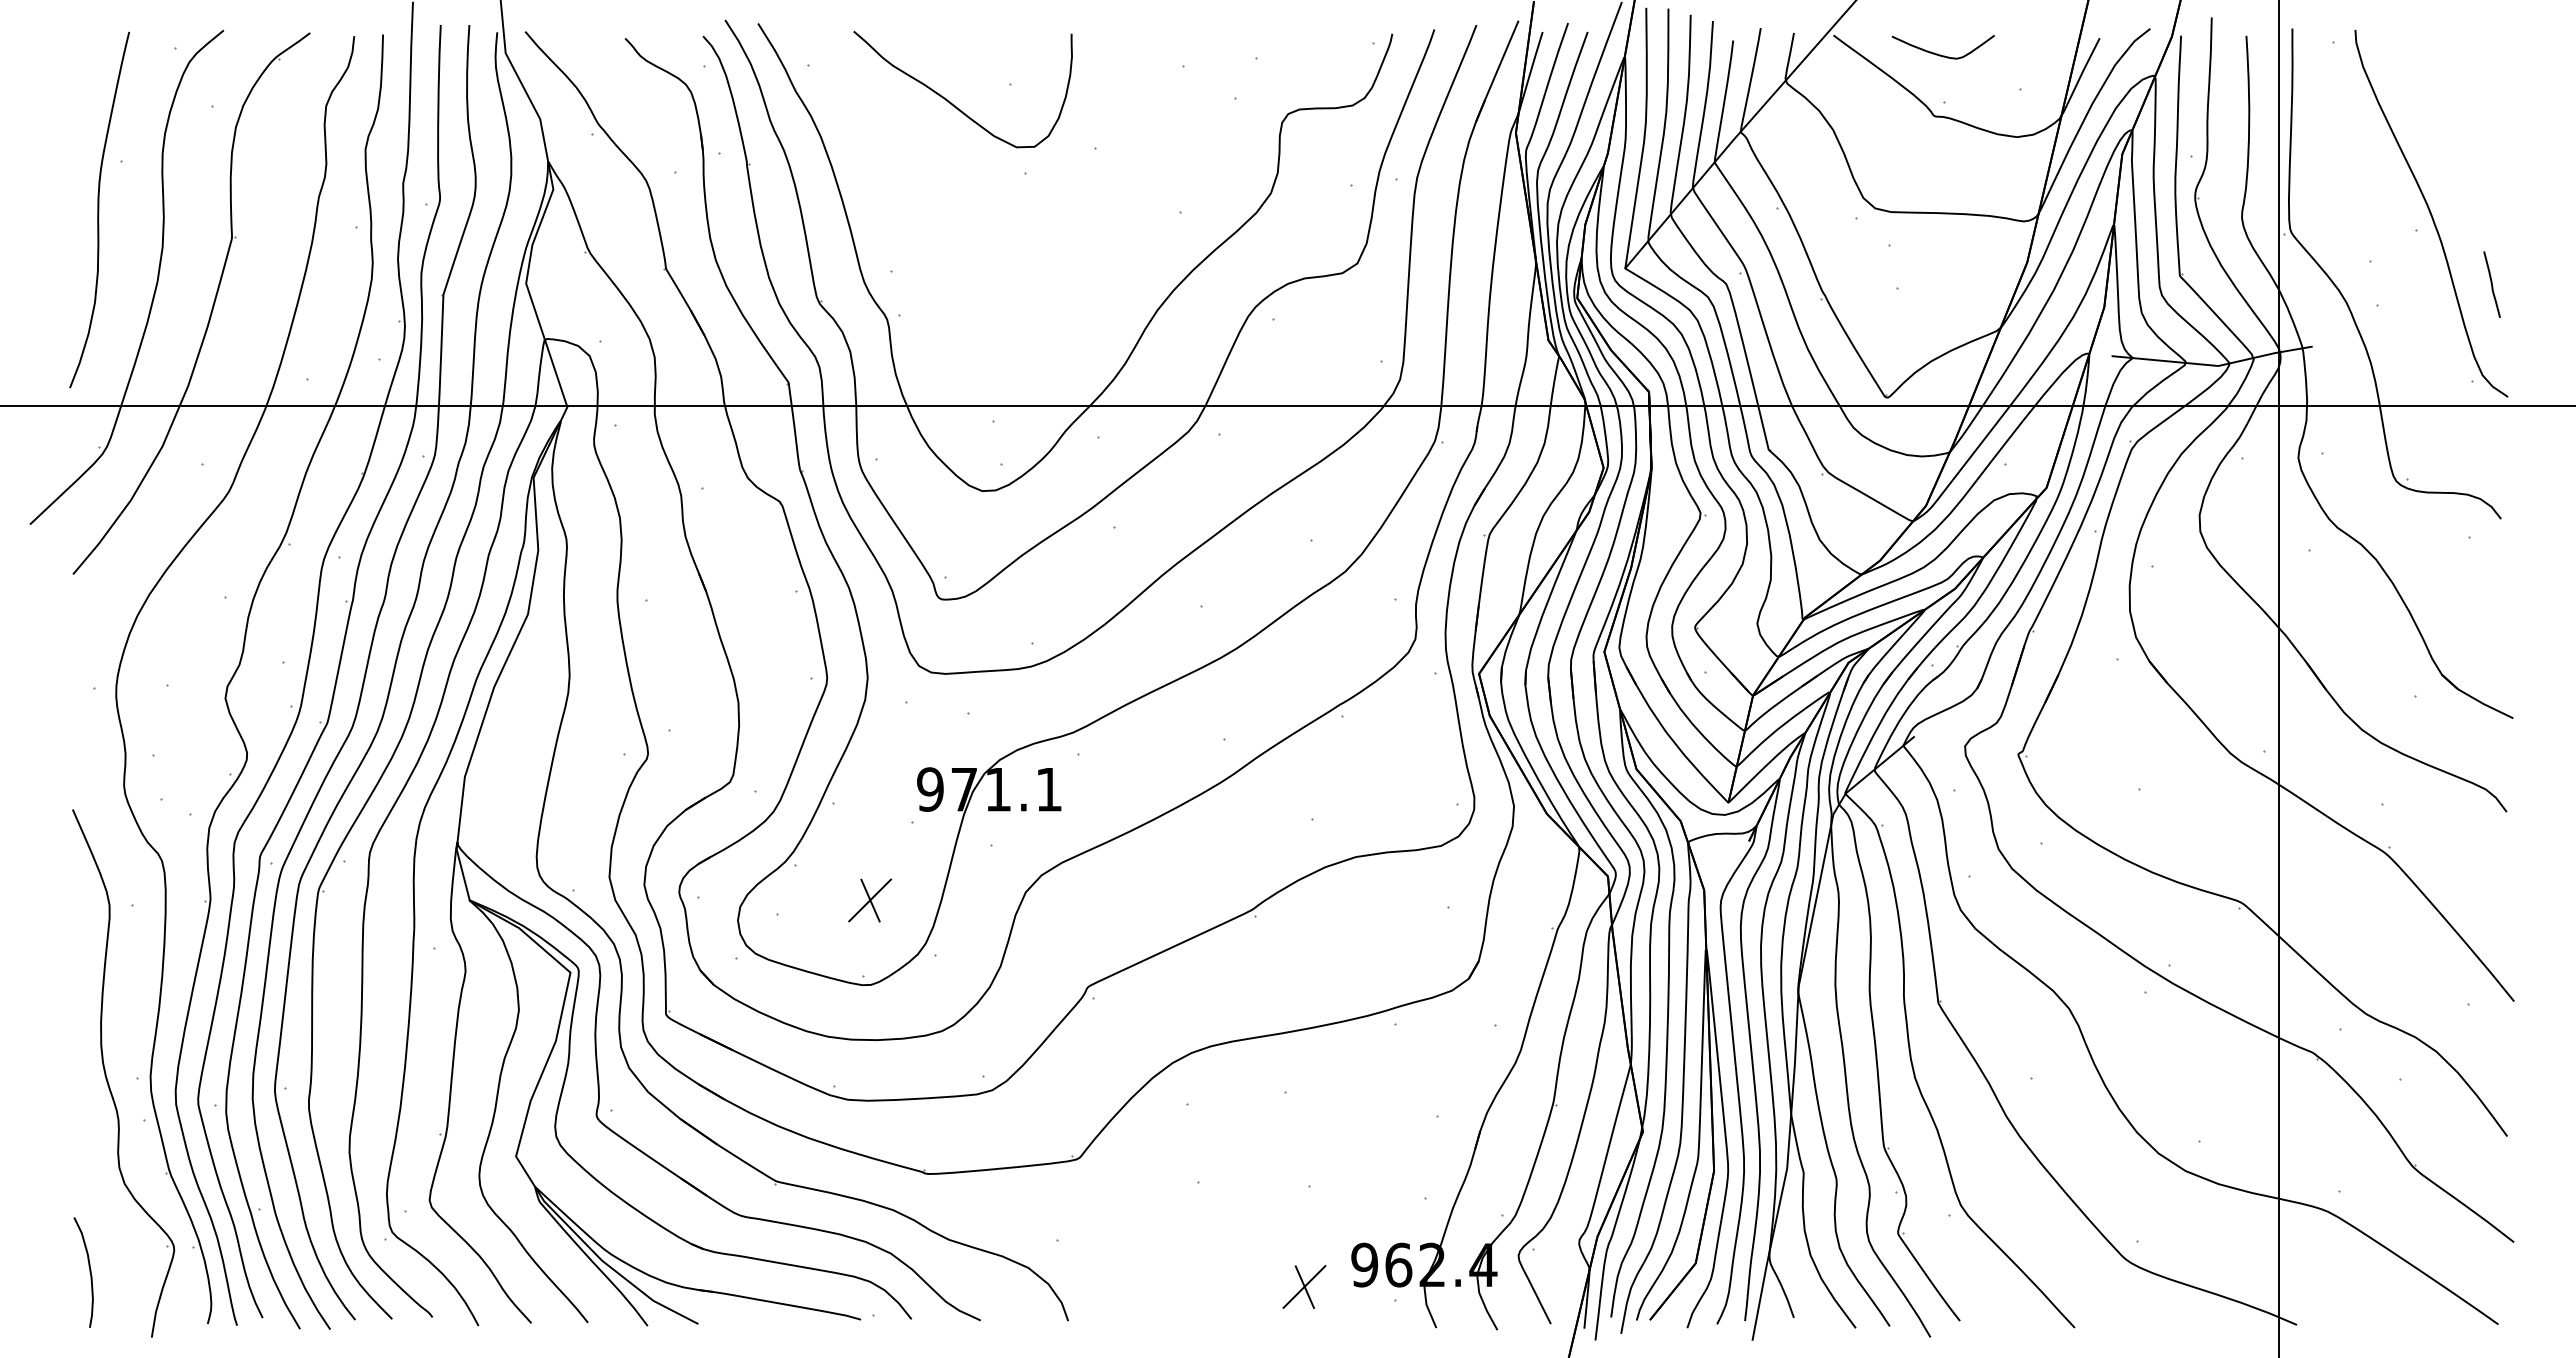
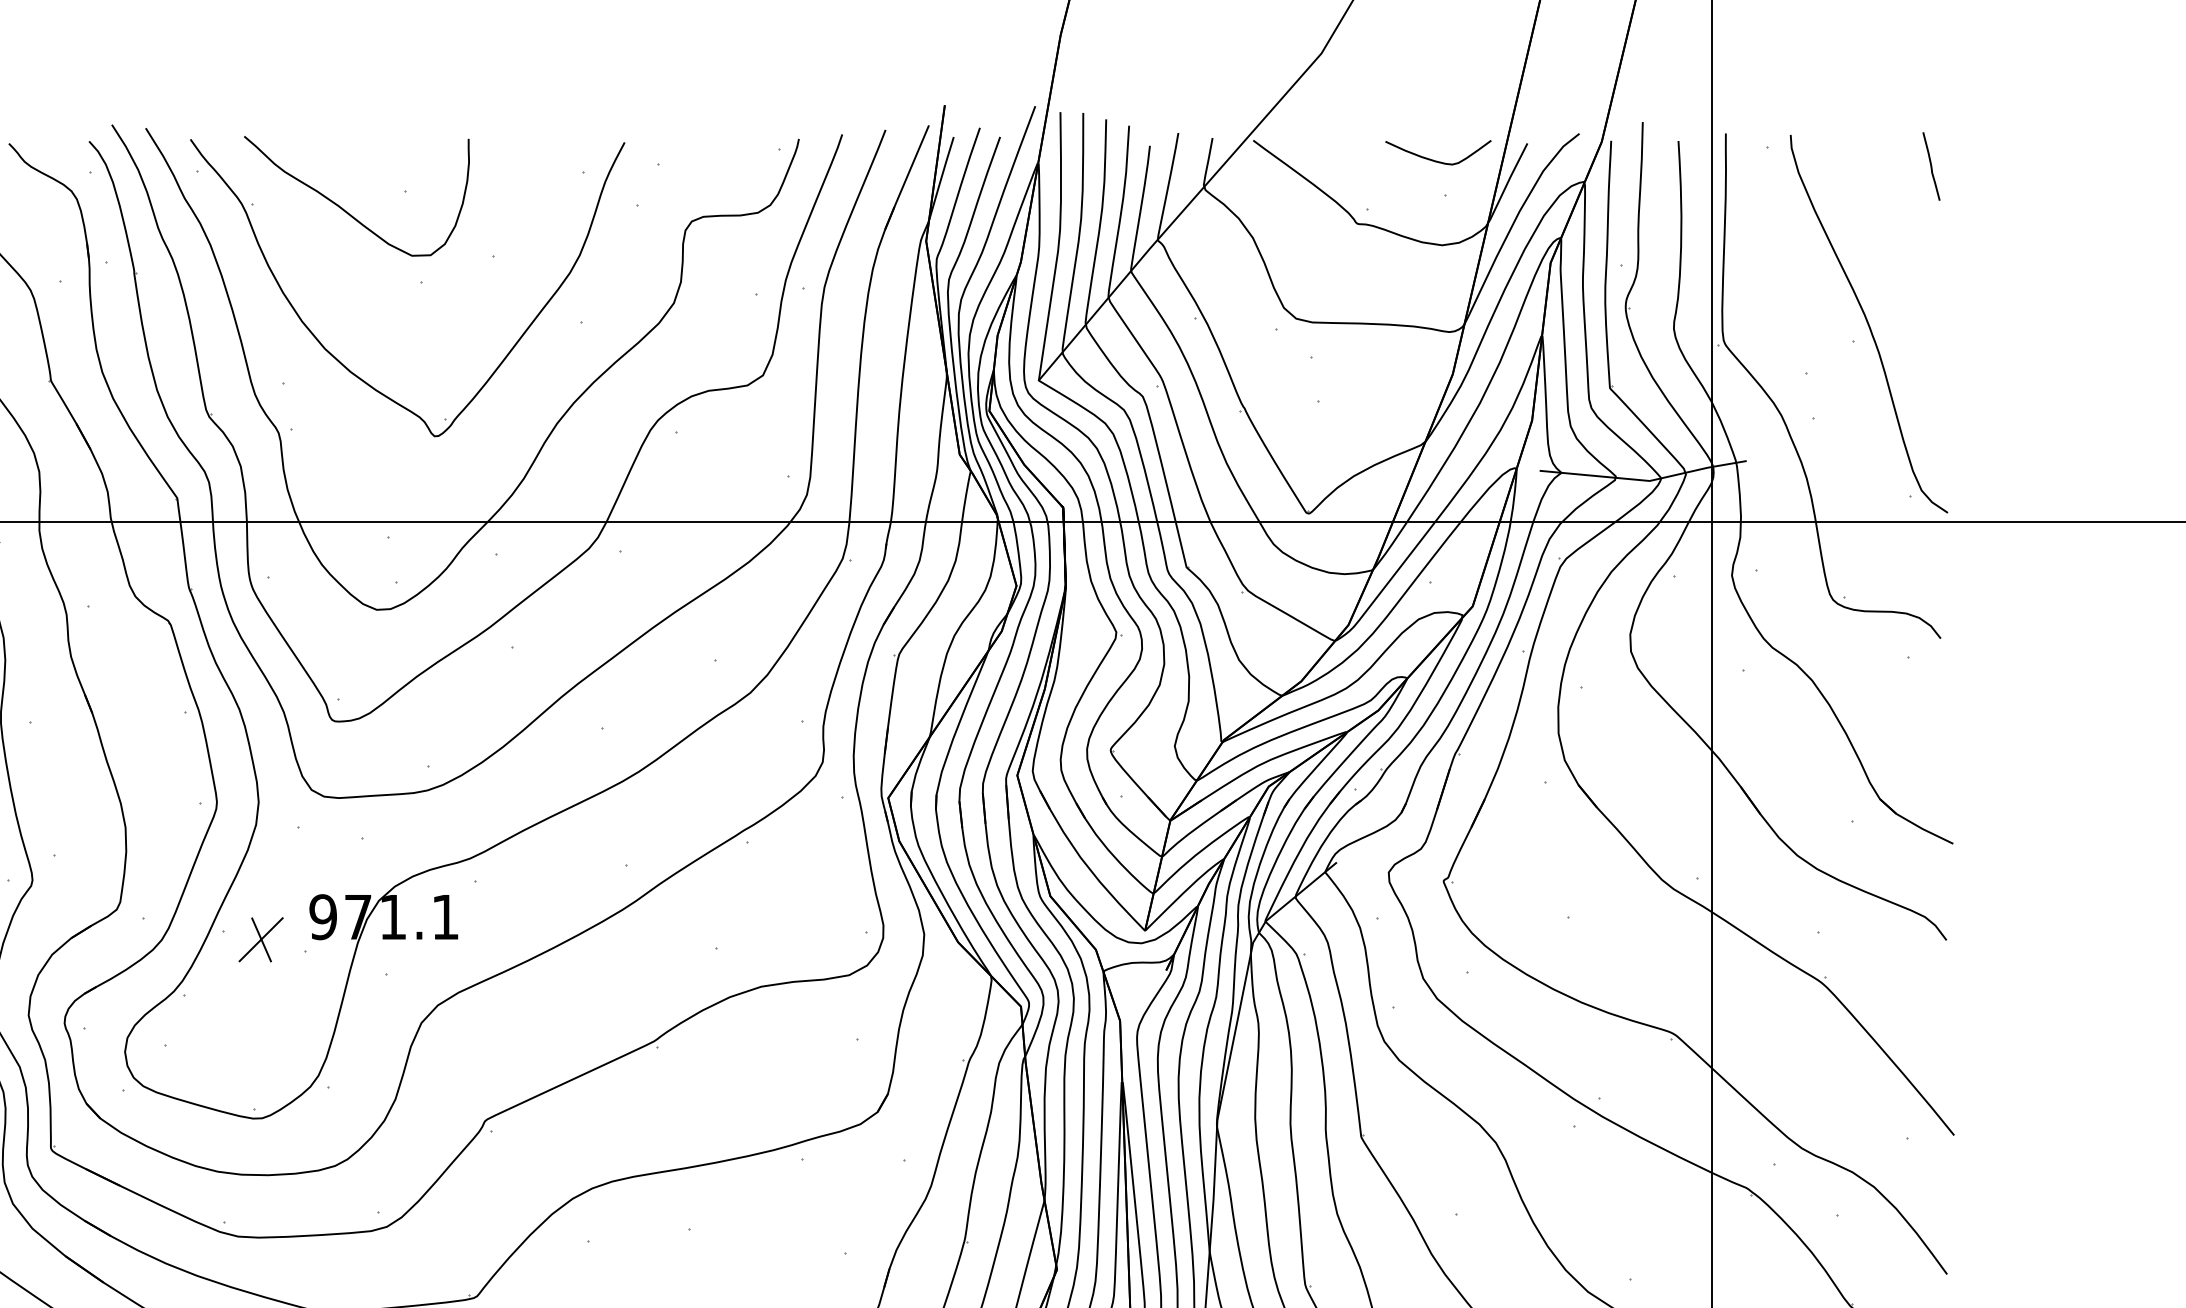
curve: (1940, 54) -> (1435, 160), moved
part: (951, 253) -> (344, 365), added
line: (2491, 284) -> (1930, 166), moved
part: (870, 900) -> (261, 939), moved

